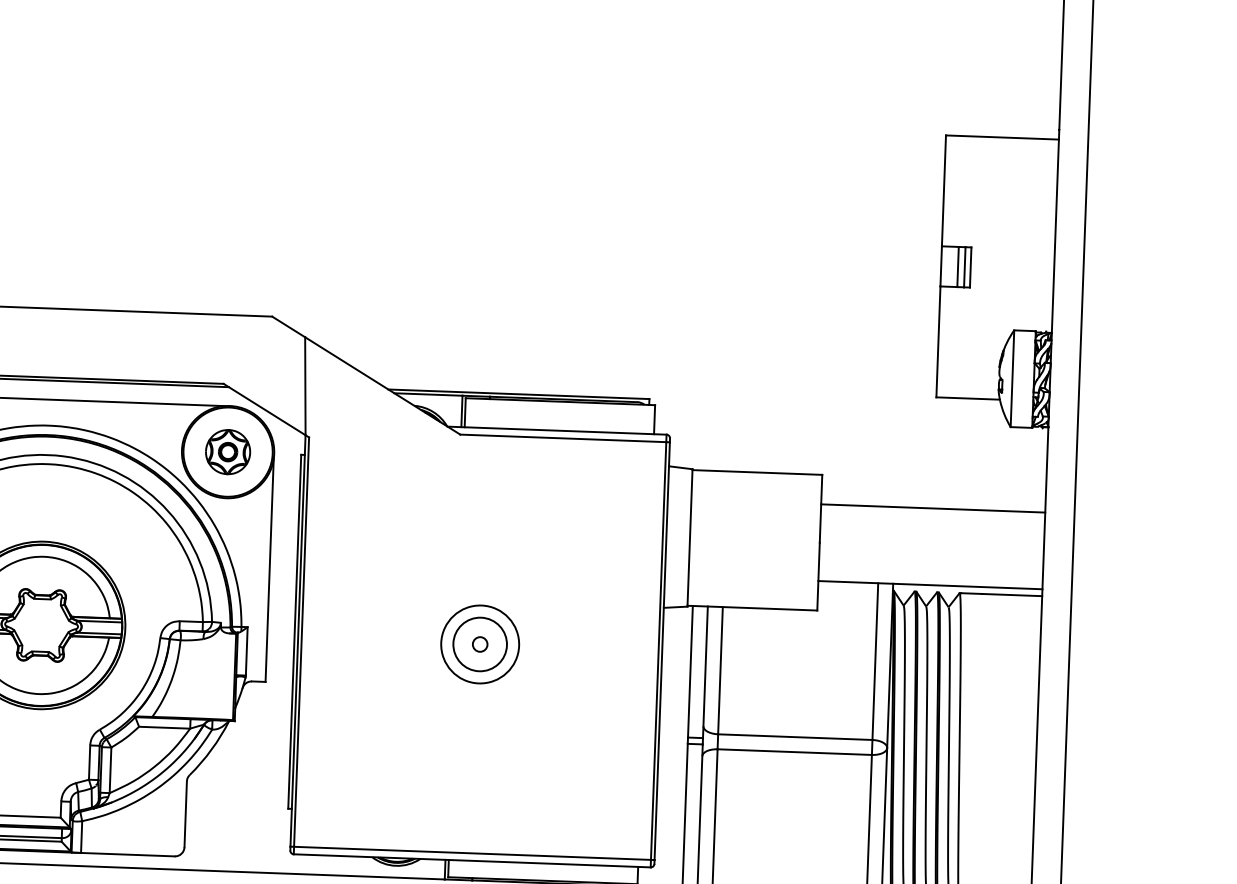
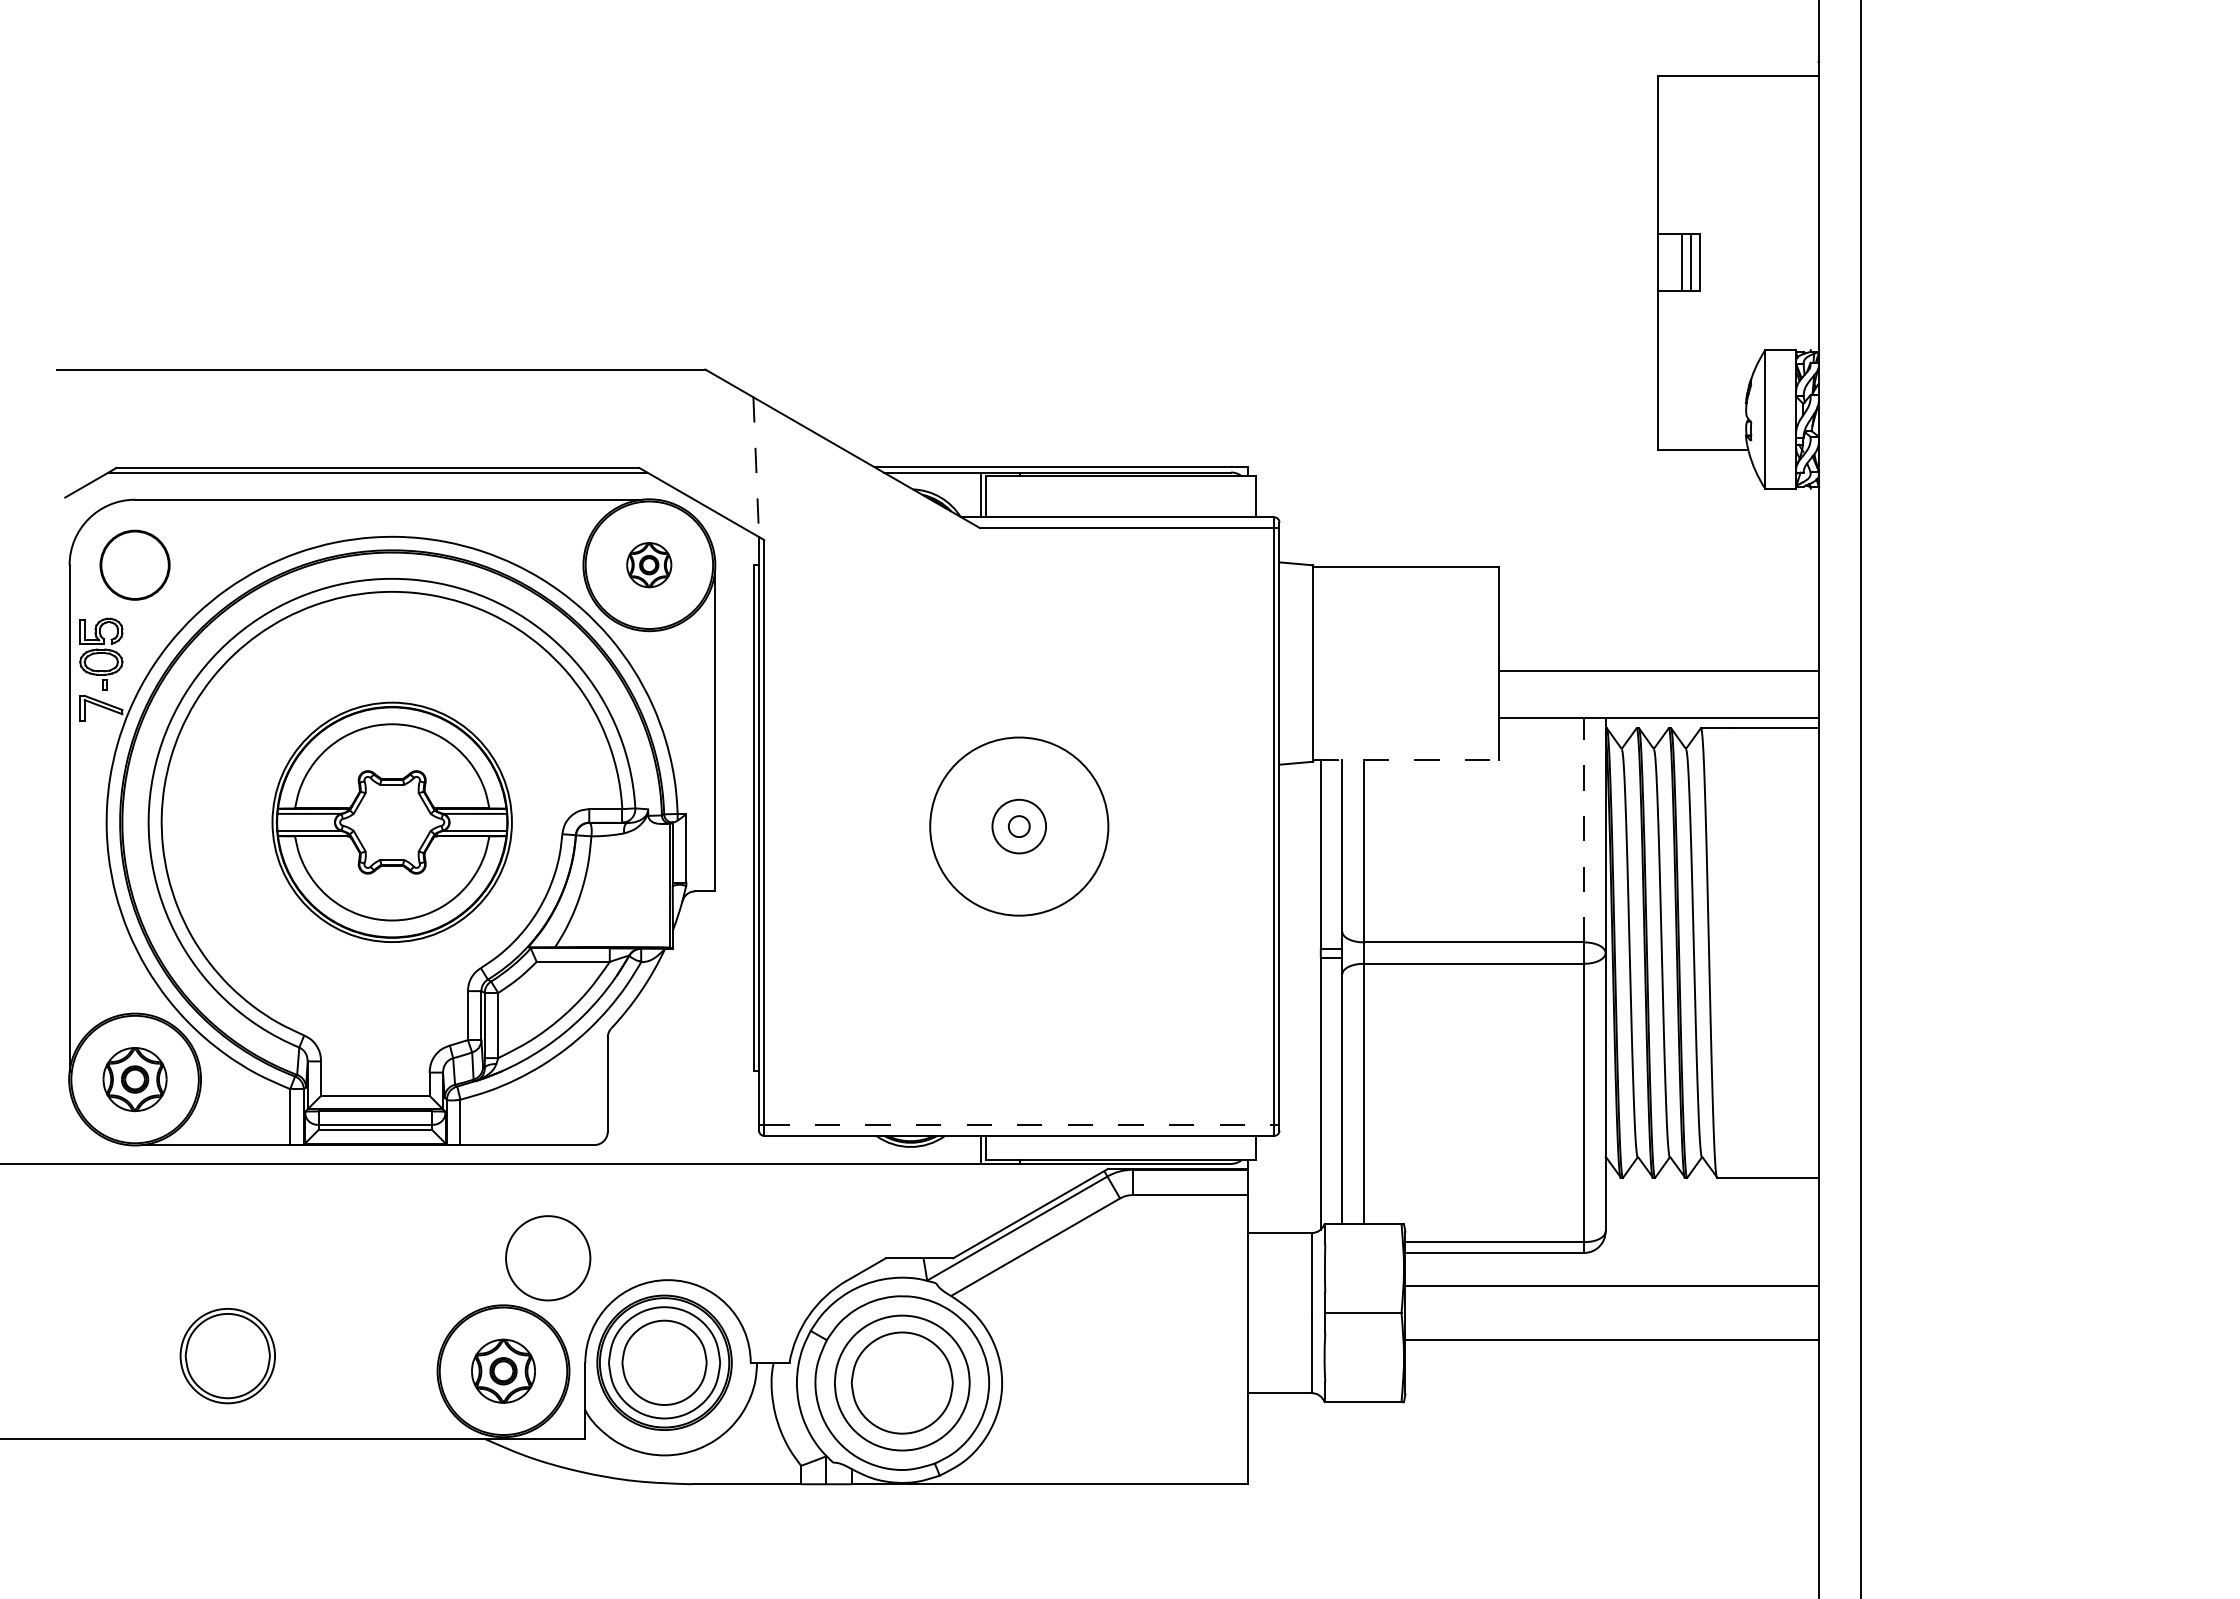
line: (305, 386) -> (756, 467), solid -> dashed
part: (227, 451) -> (648, 564), size x0.7
line: (932, 508) -> (1658, 670), moved
line: (752, 608) -> (1405, 760), solid -> dashed
circle: (479, 644) -> (1018, 826), size x1.6
circle: (480, 644) -> (1019, 826), size x0.7
line: (875, 661) -> (1584, 829), solid -> dashed
line: (472, 853) -> (1019, 1125), solid -> dashed

